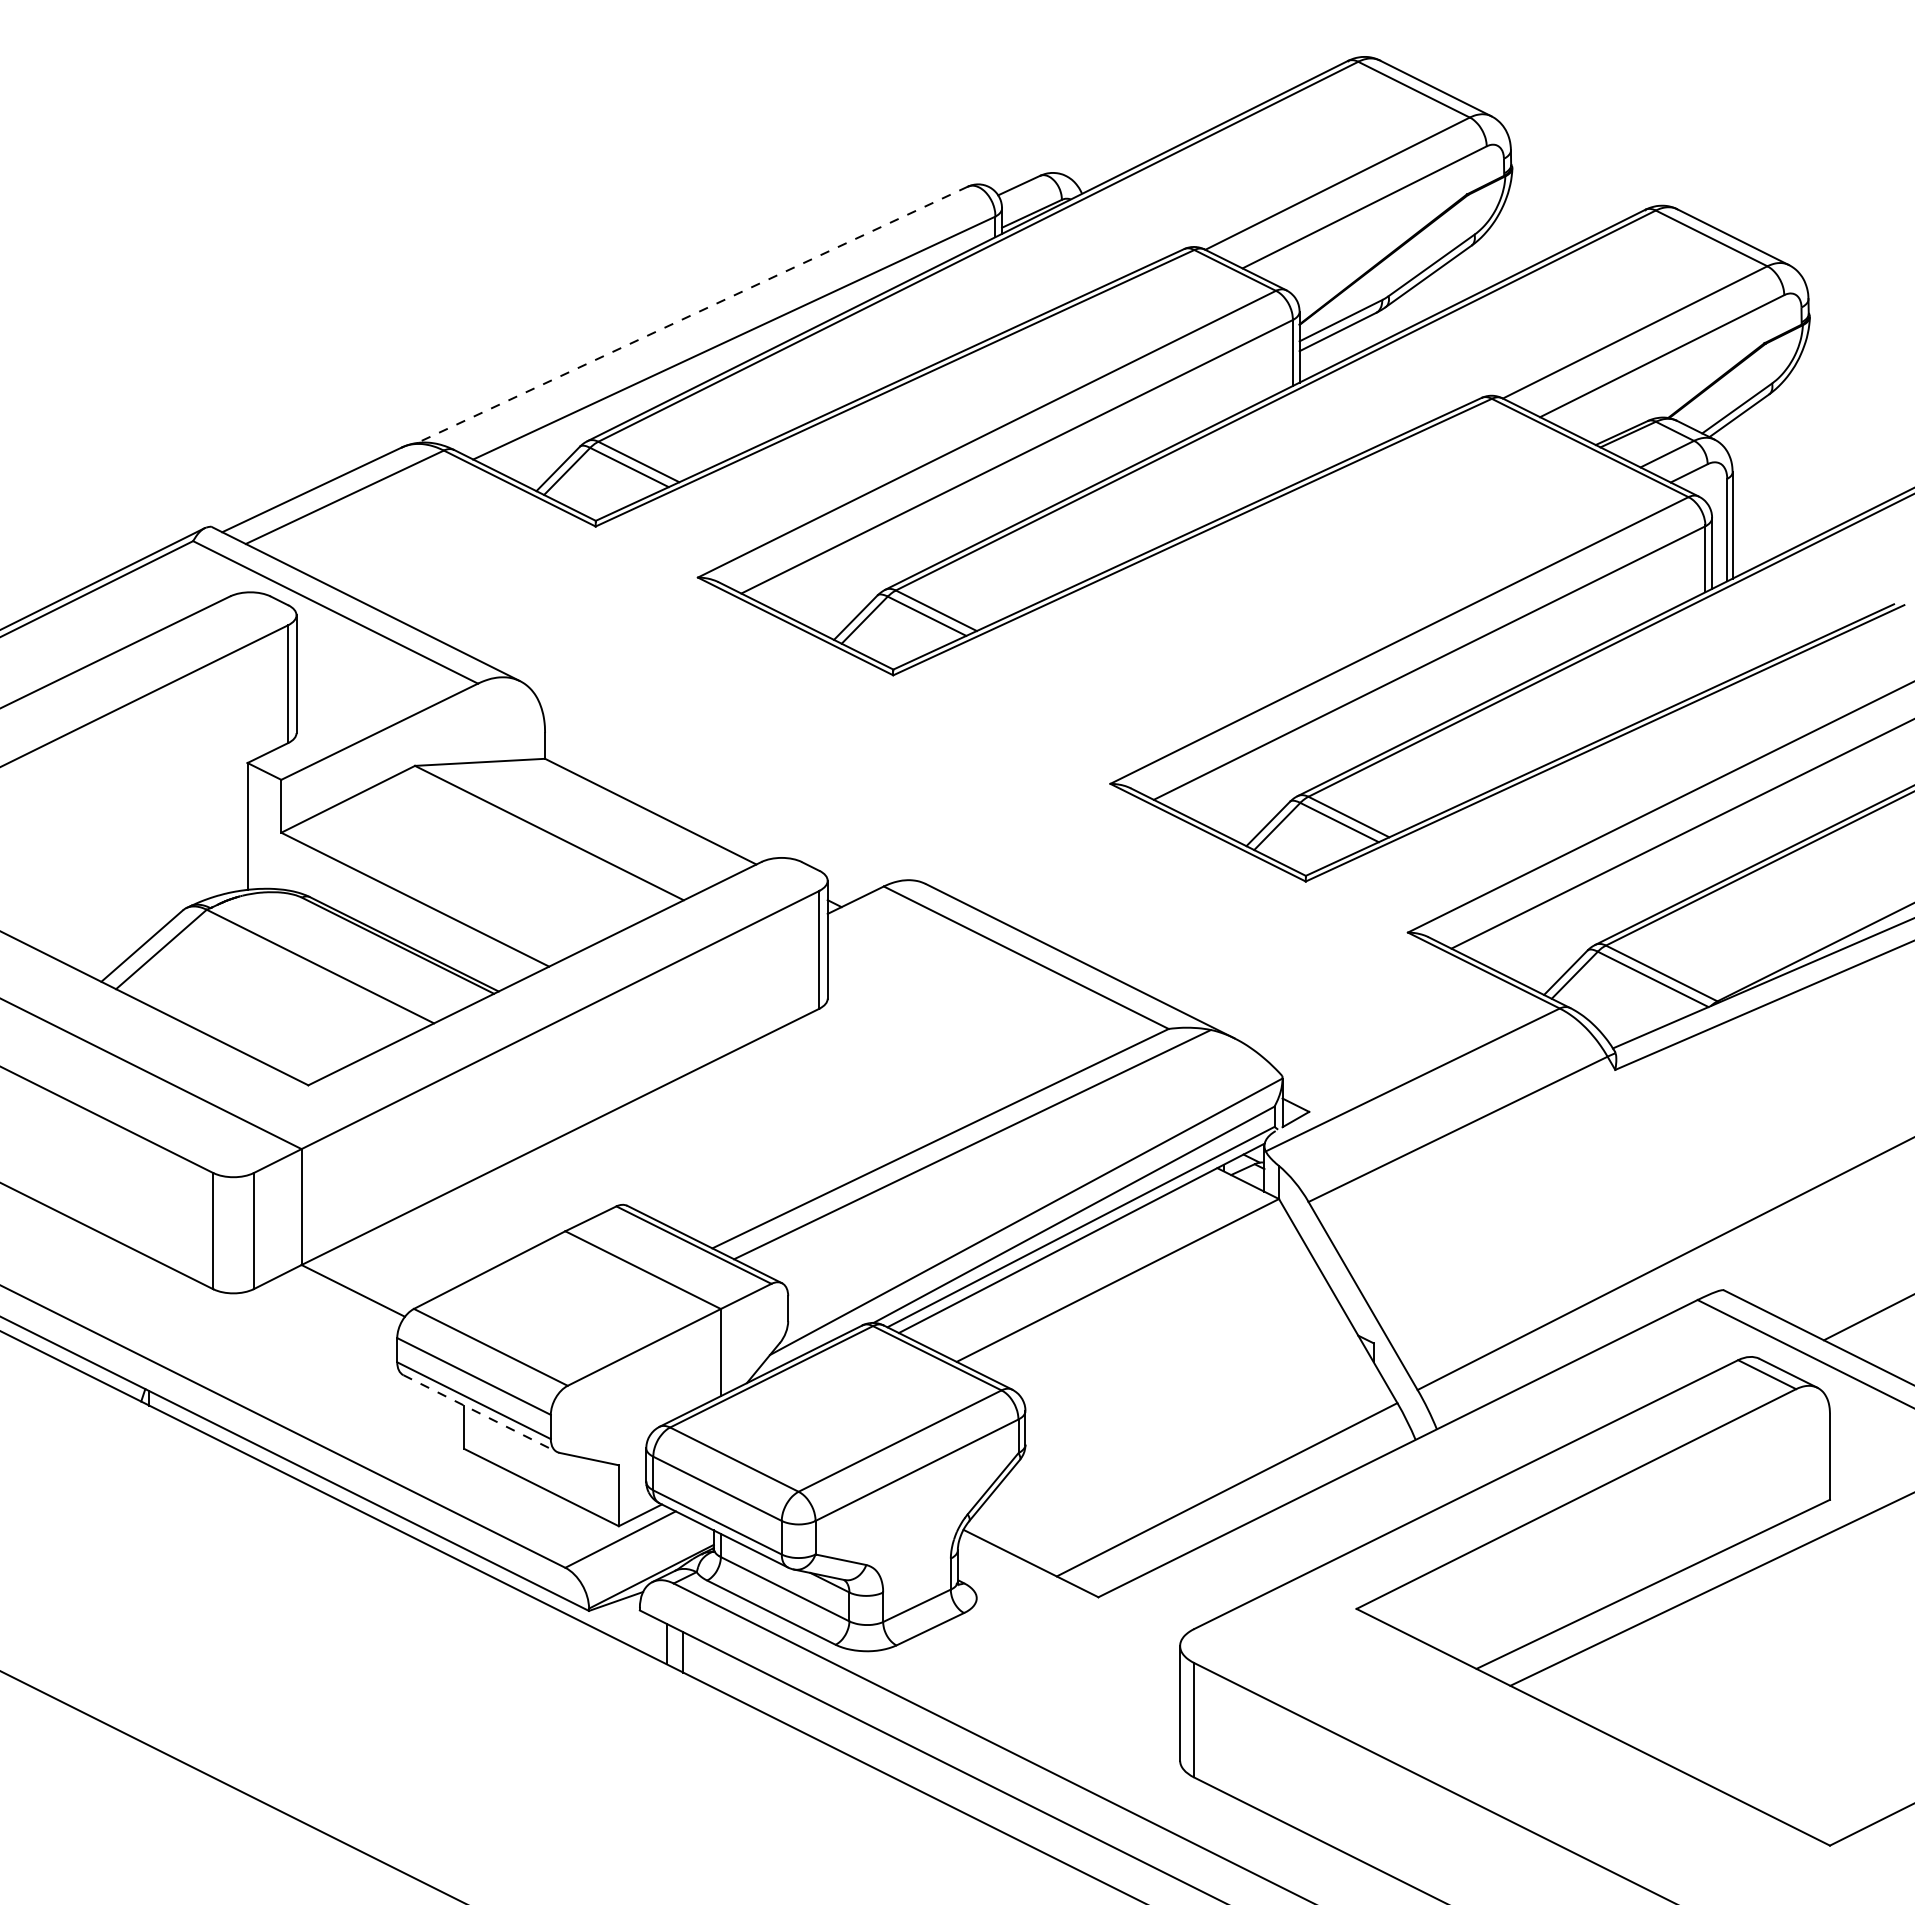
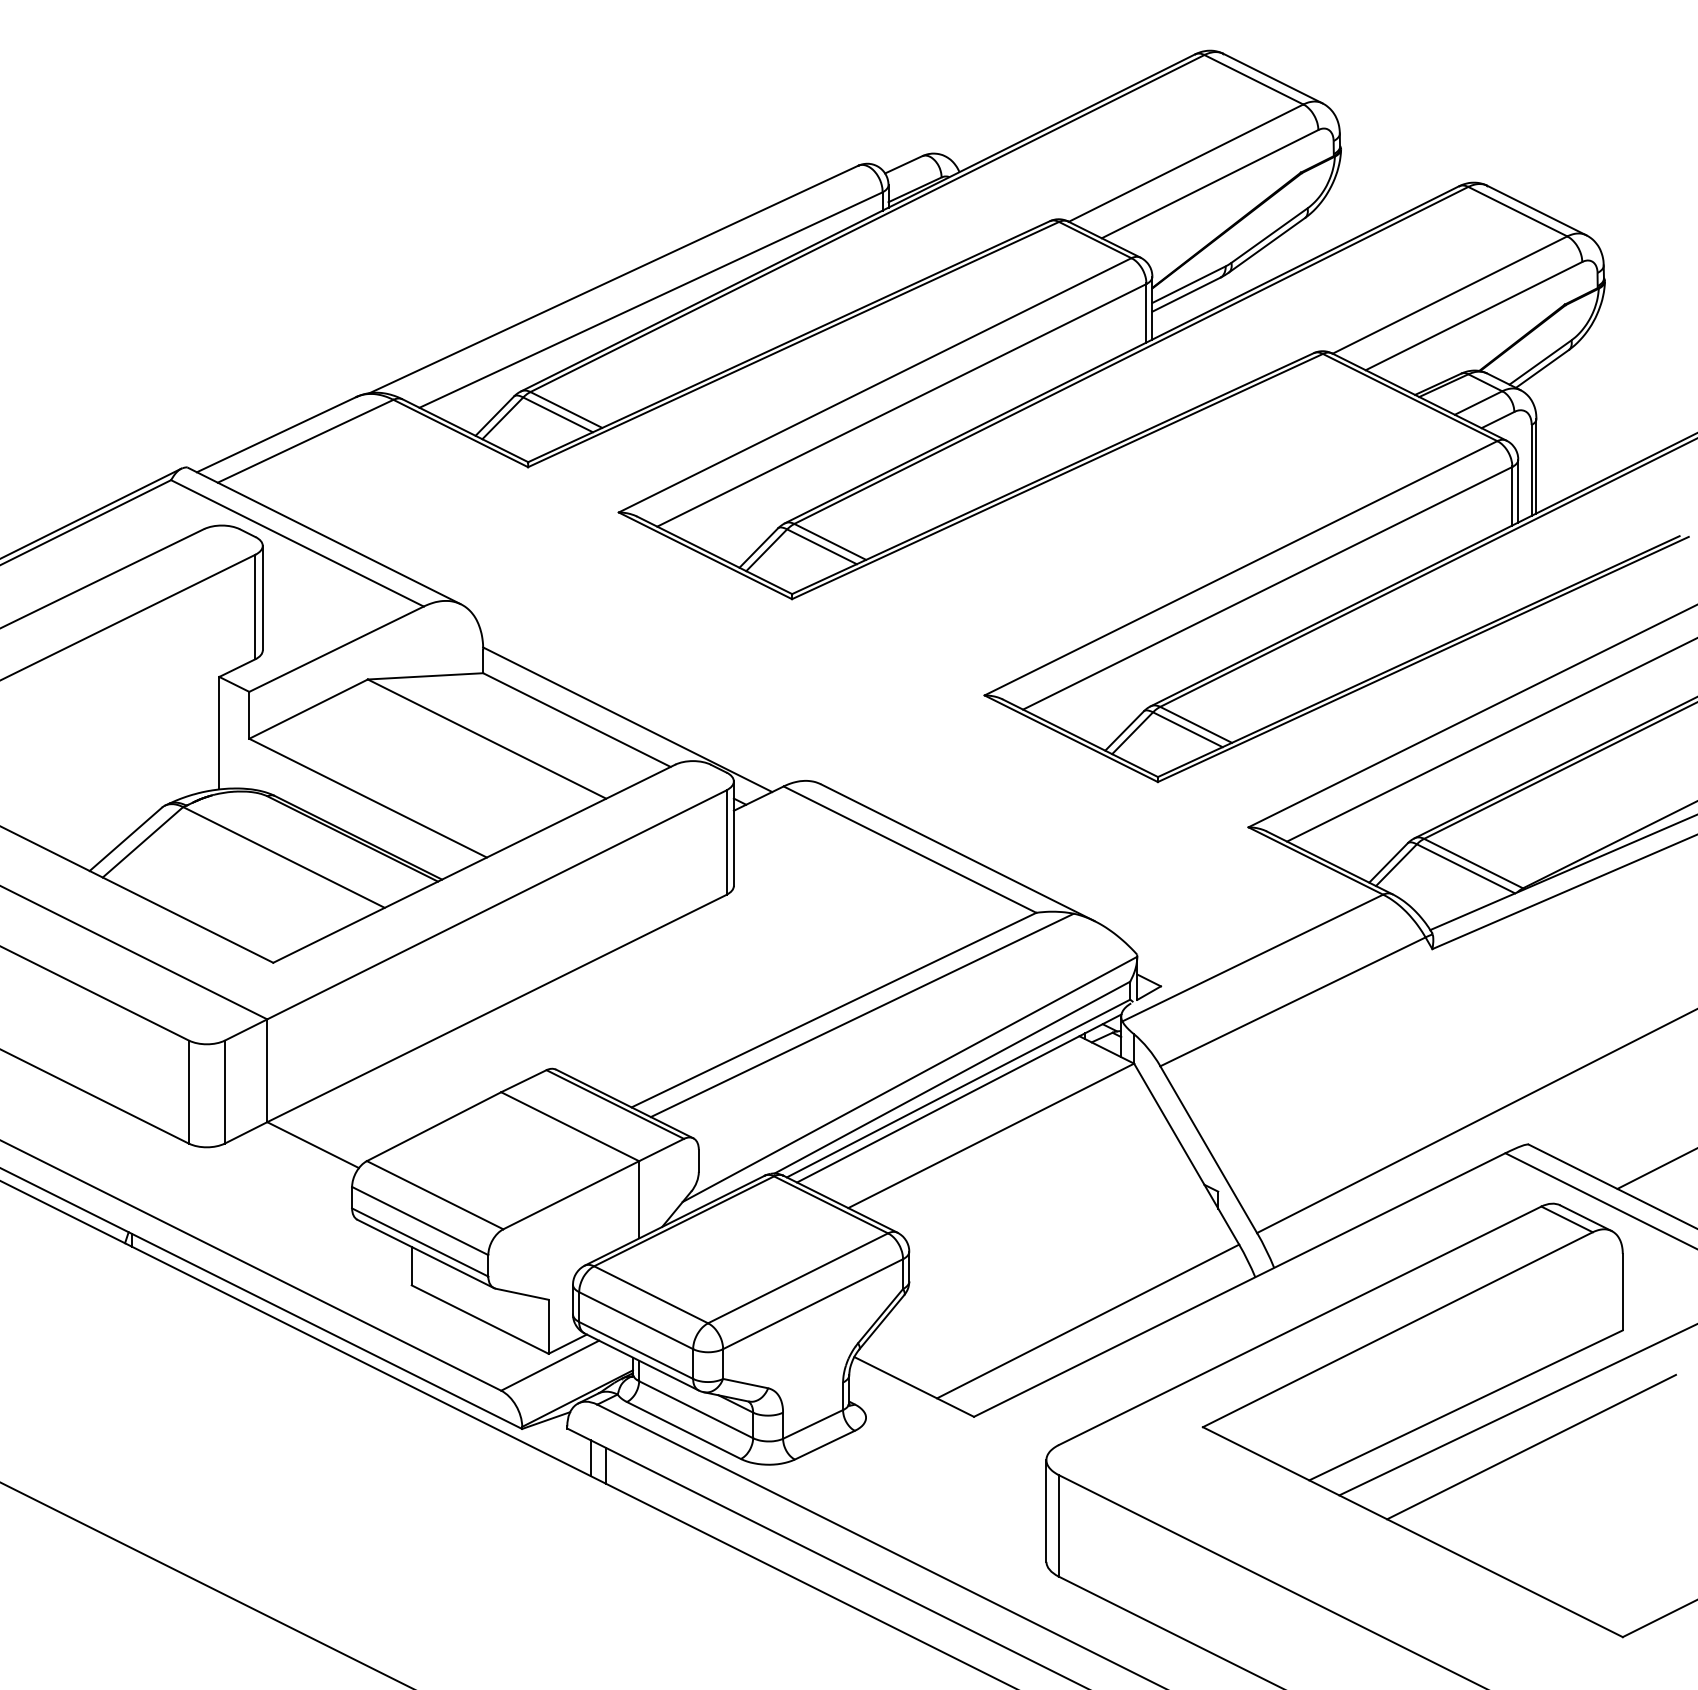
line: (692, 314) -> (613, 279), dashed -> solid
line: (708, 810) -> (628, 719), added
line: (480, 1413) -> (425, 1253), dashed -> solid
line: (1726, 1631) -> (1531, 1447), added

